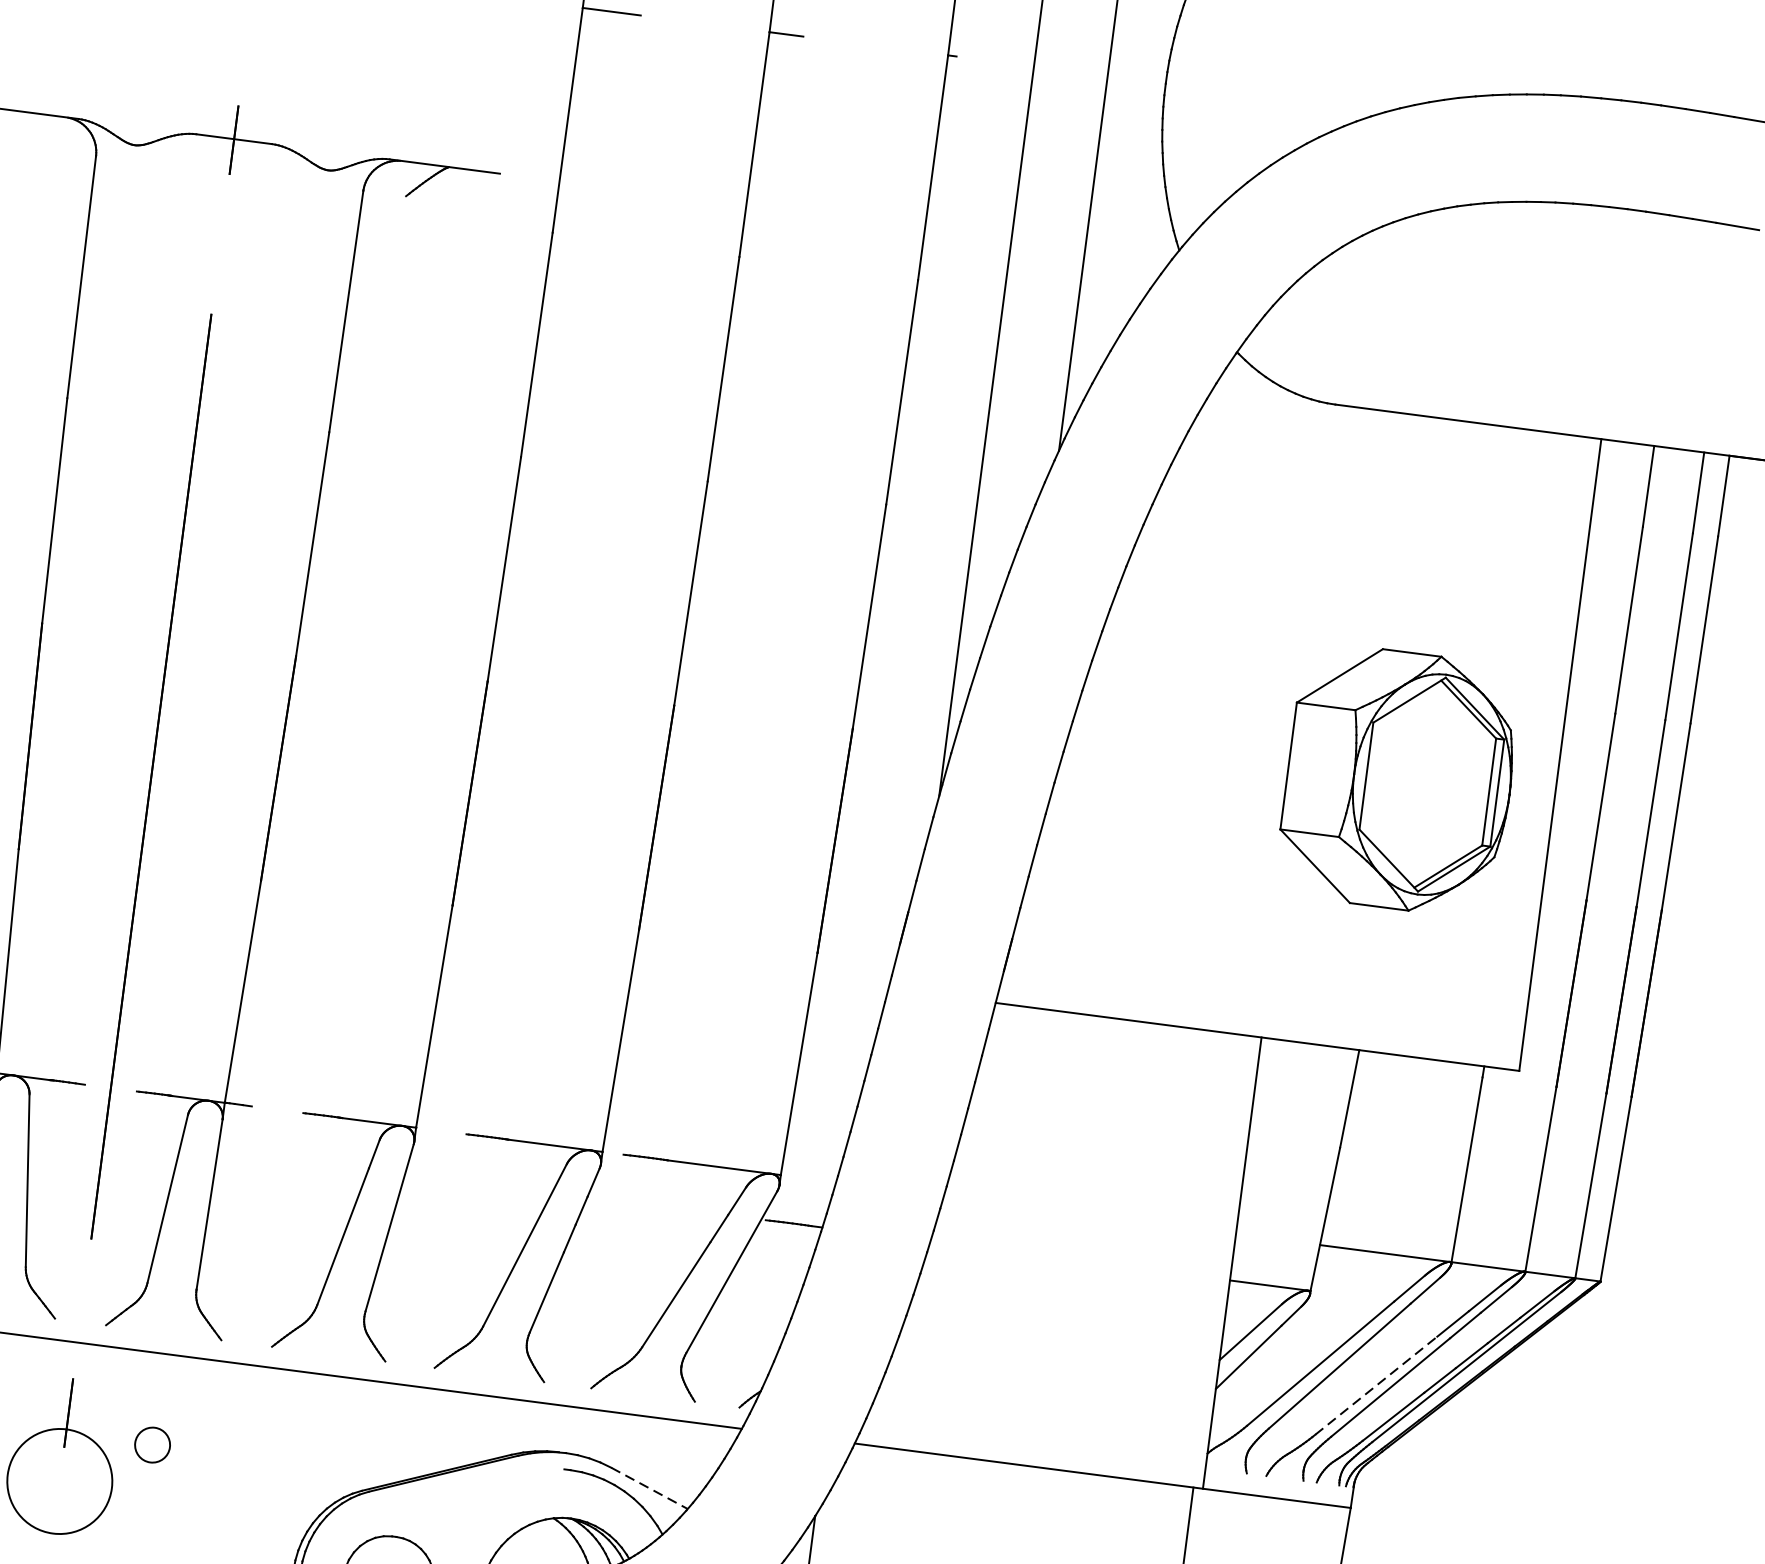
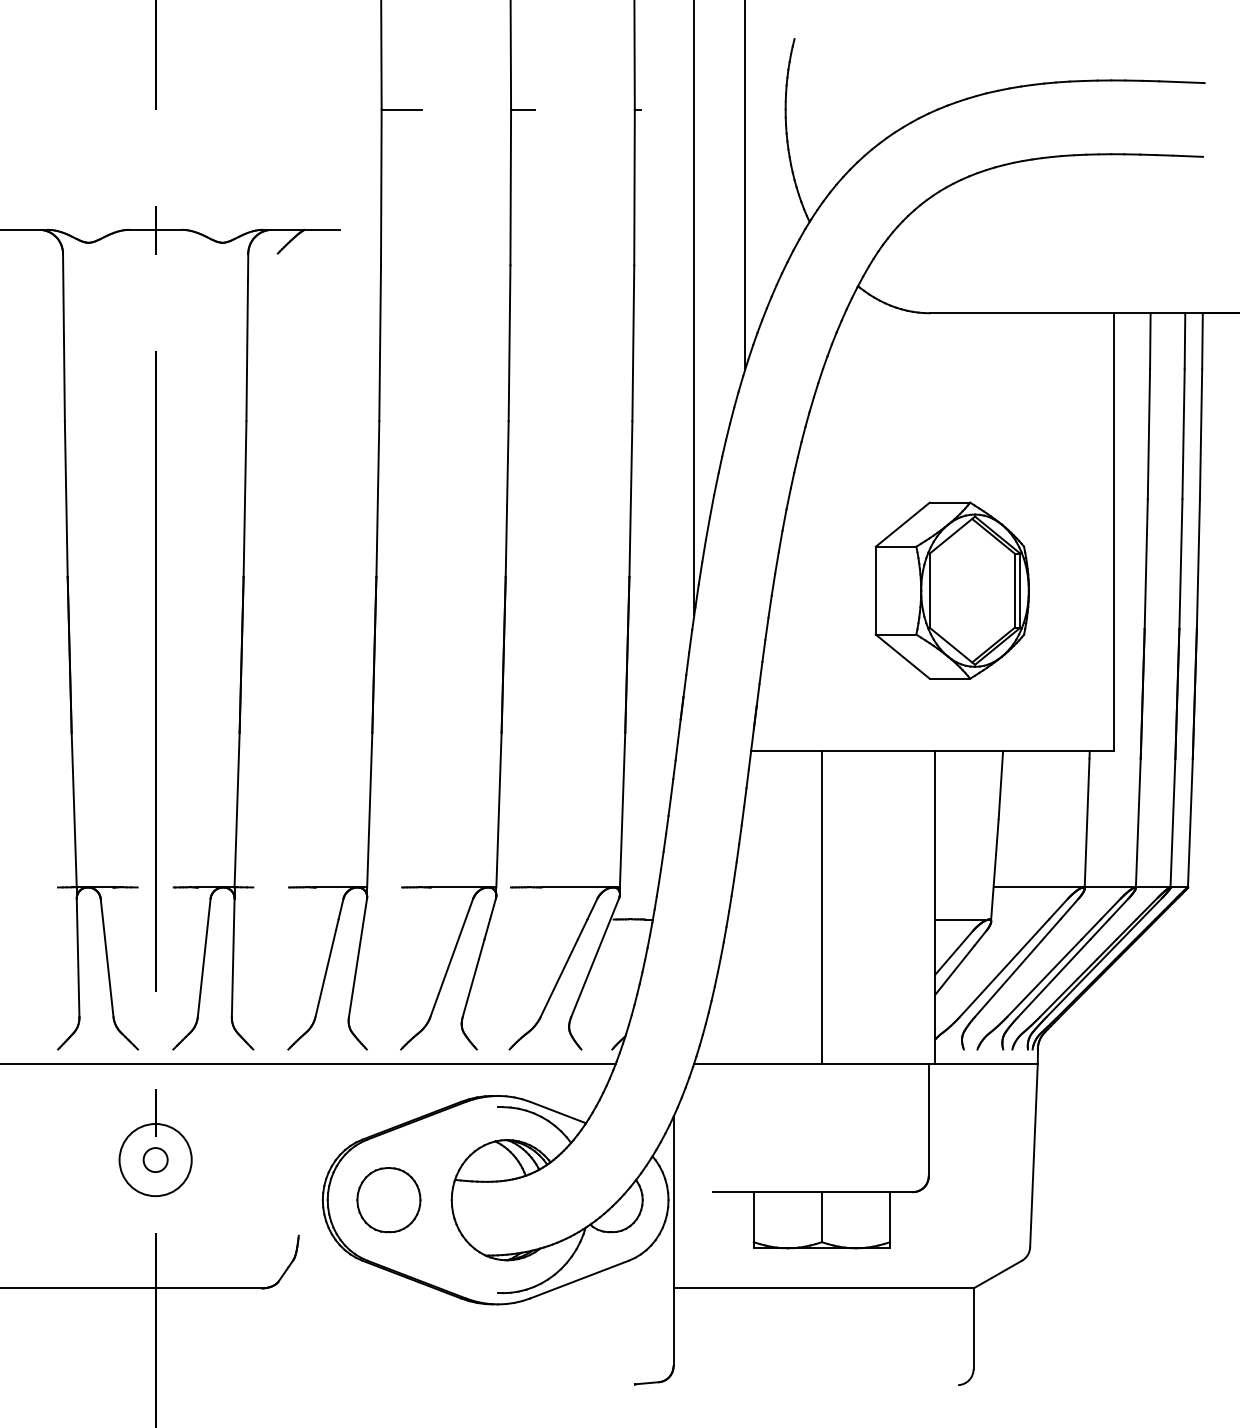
part: (1397, 779) -> (951, 590), moved
line: (1067, 1241) -> (821, 907), added
line: (1376, 1386) -> (1044, 978), dashed -> solid
circle: (152, 1444) -> (155, 1159), moved
line: (650, 1488) -> (558, 1112), dashed -> solid

